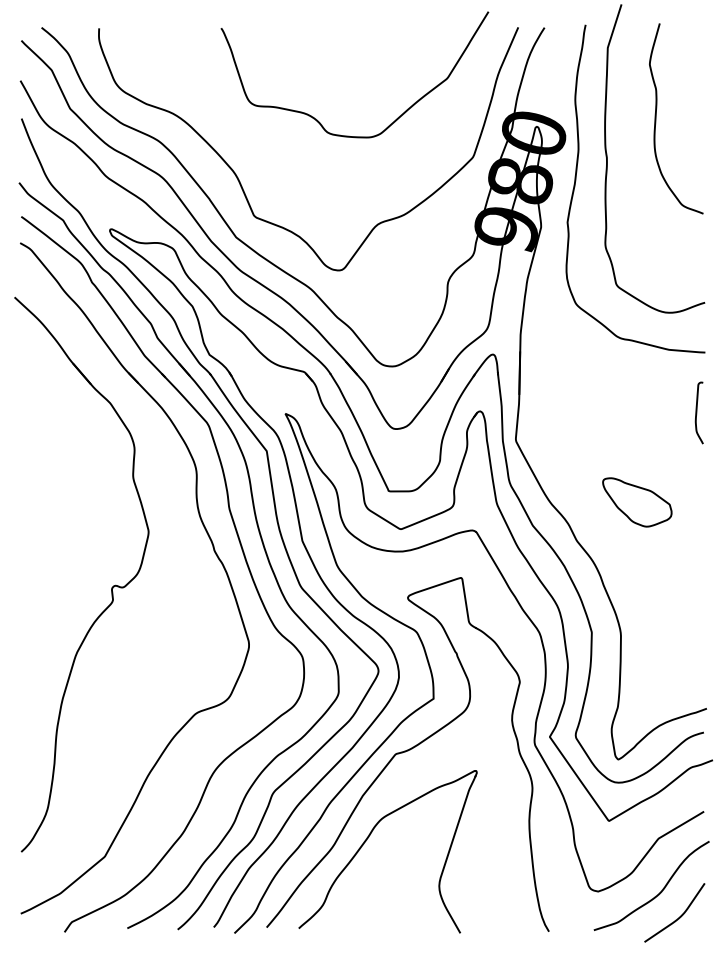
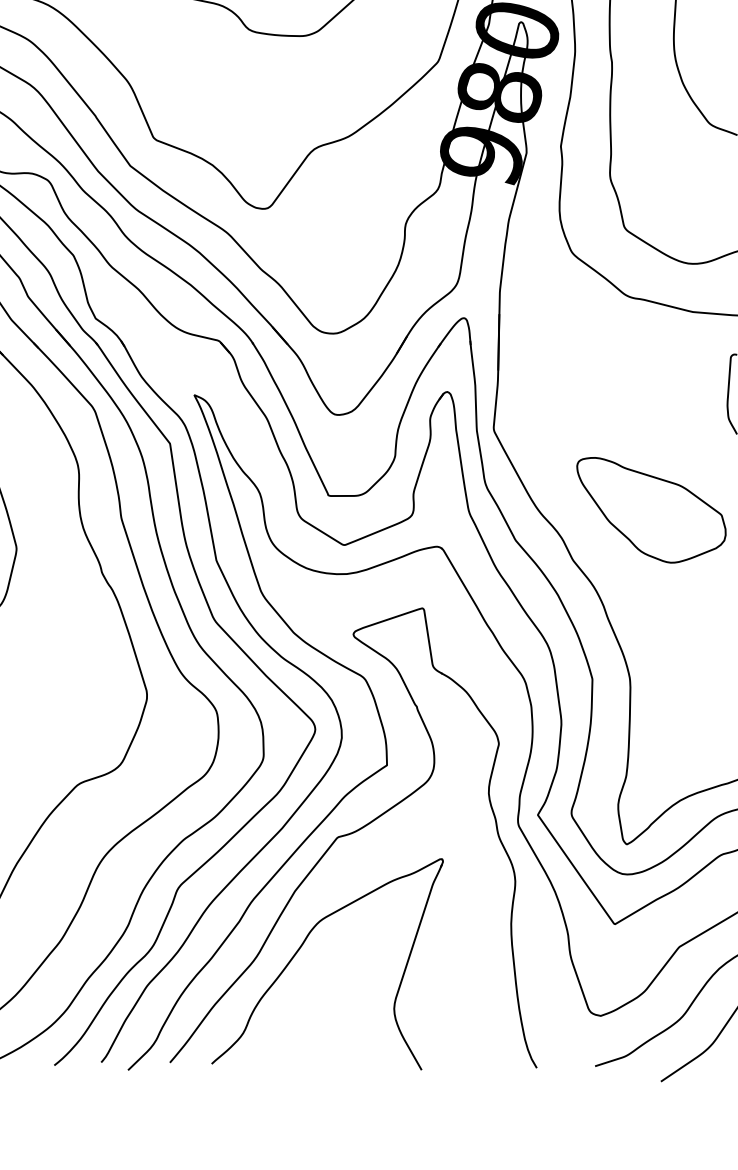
part: (637, 502) -> (651, 510), size x1.67

